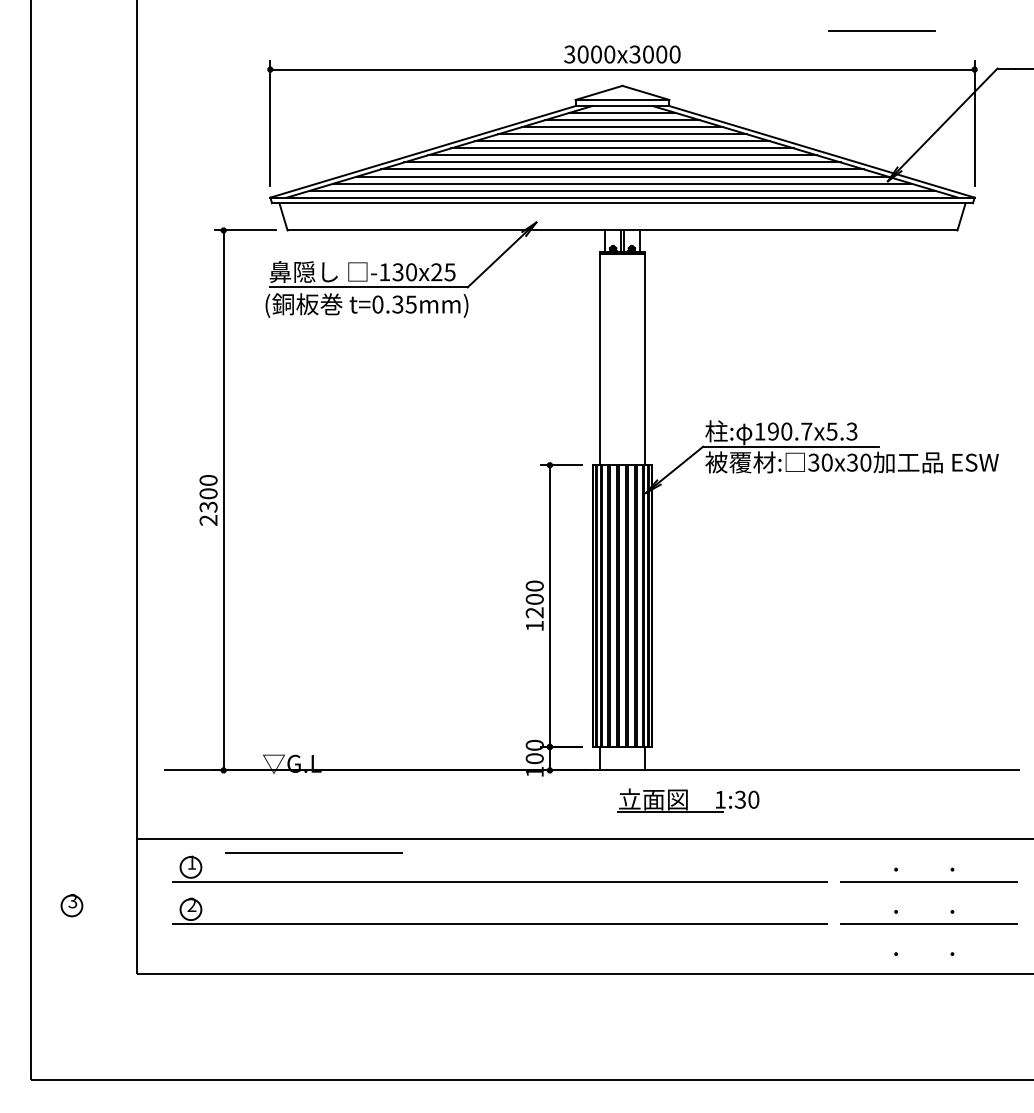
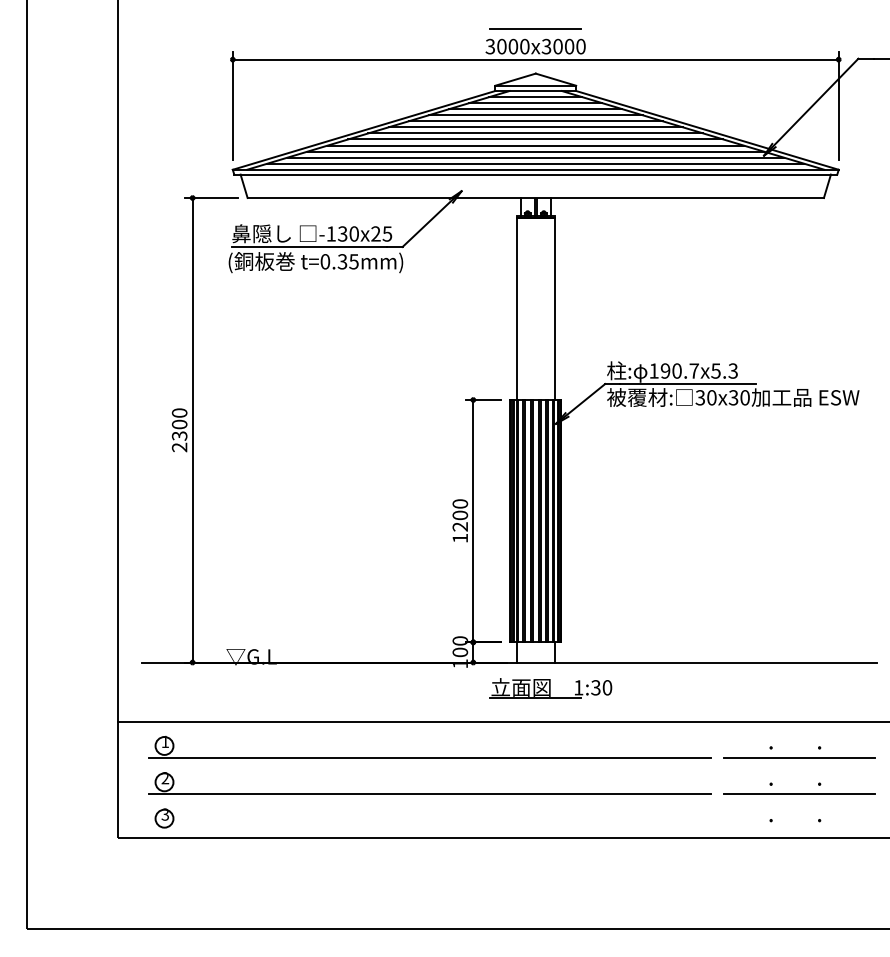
line: (881, 30) -> (534, 28), moved
part: (688, 800) -> (551, 688), moved
line: (313, 852) -> (269, 733), removed
part: (71, 905) -> (164, 818), moved

